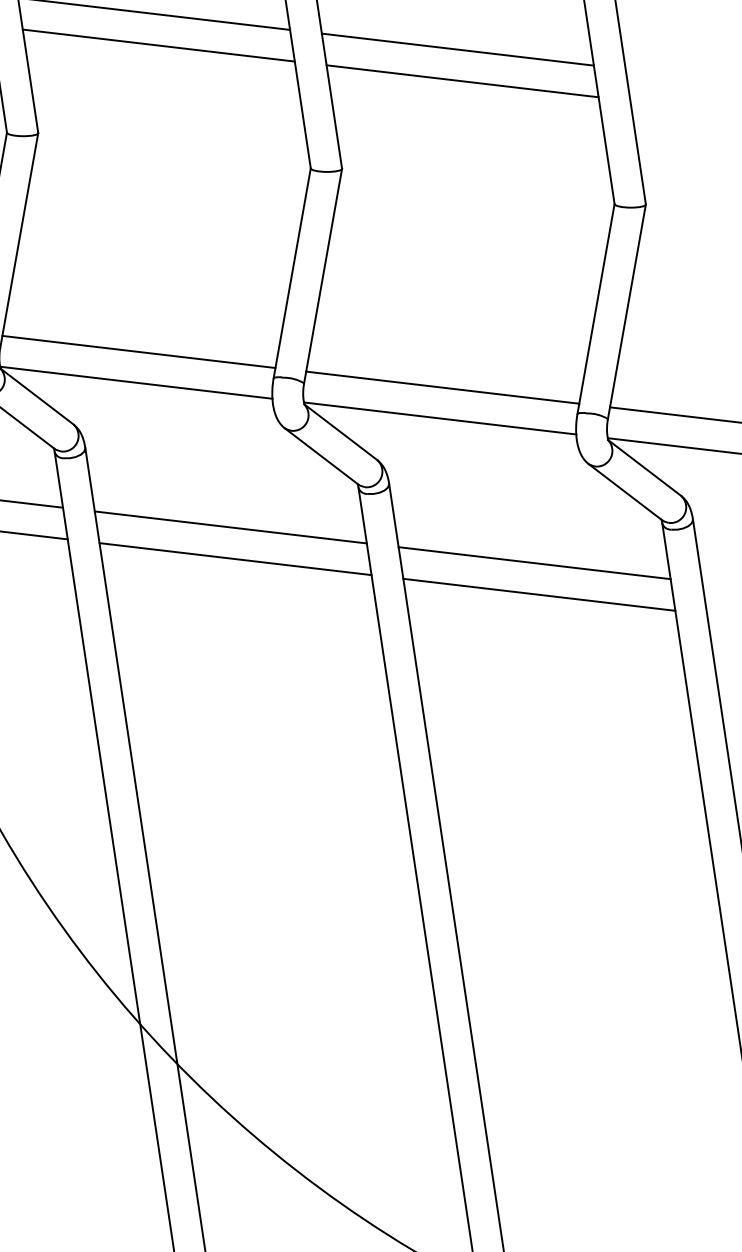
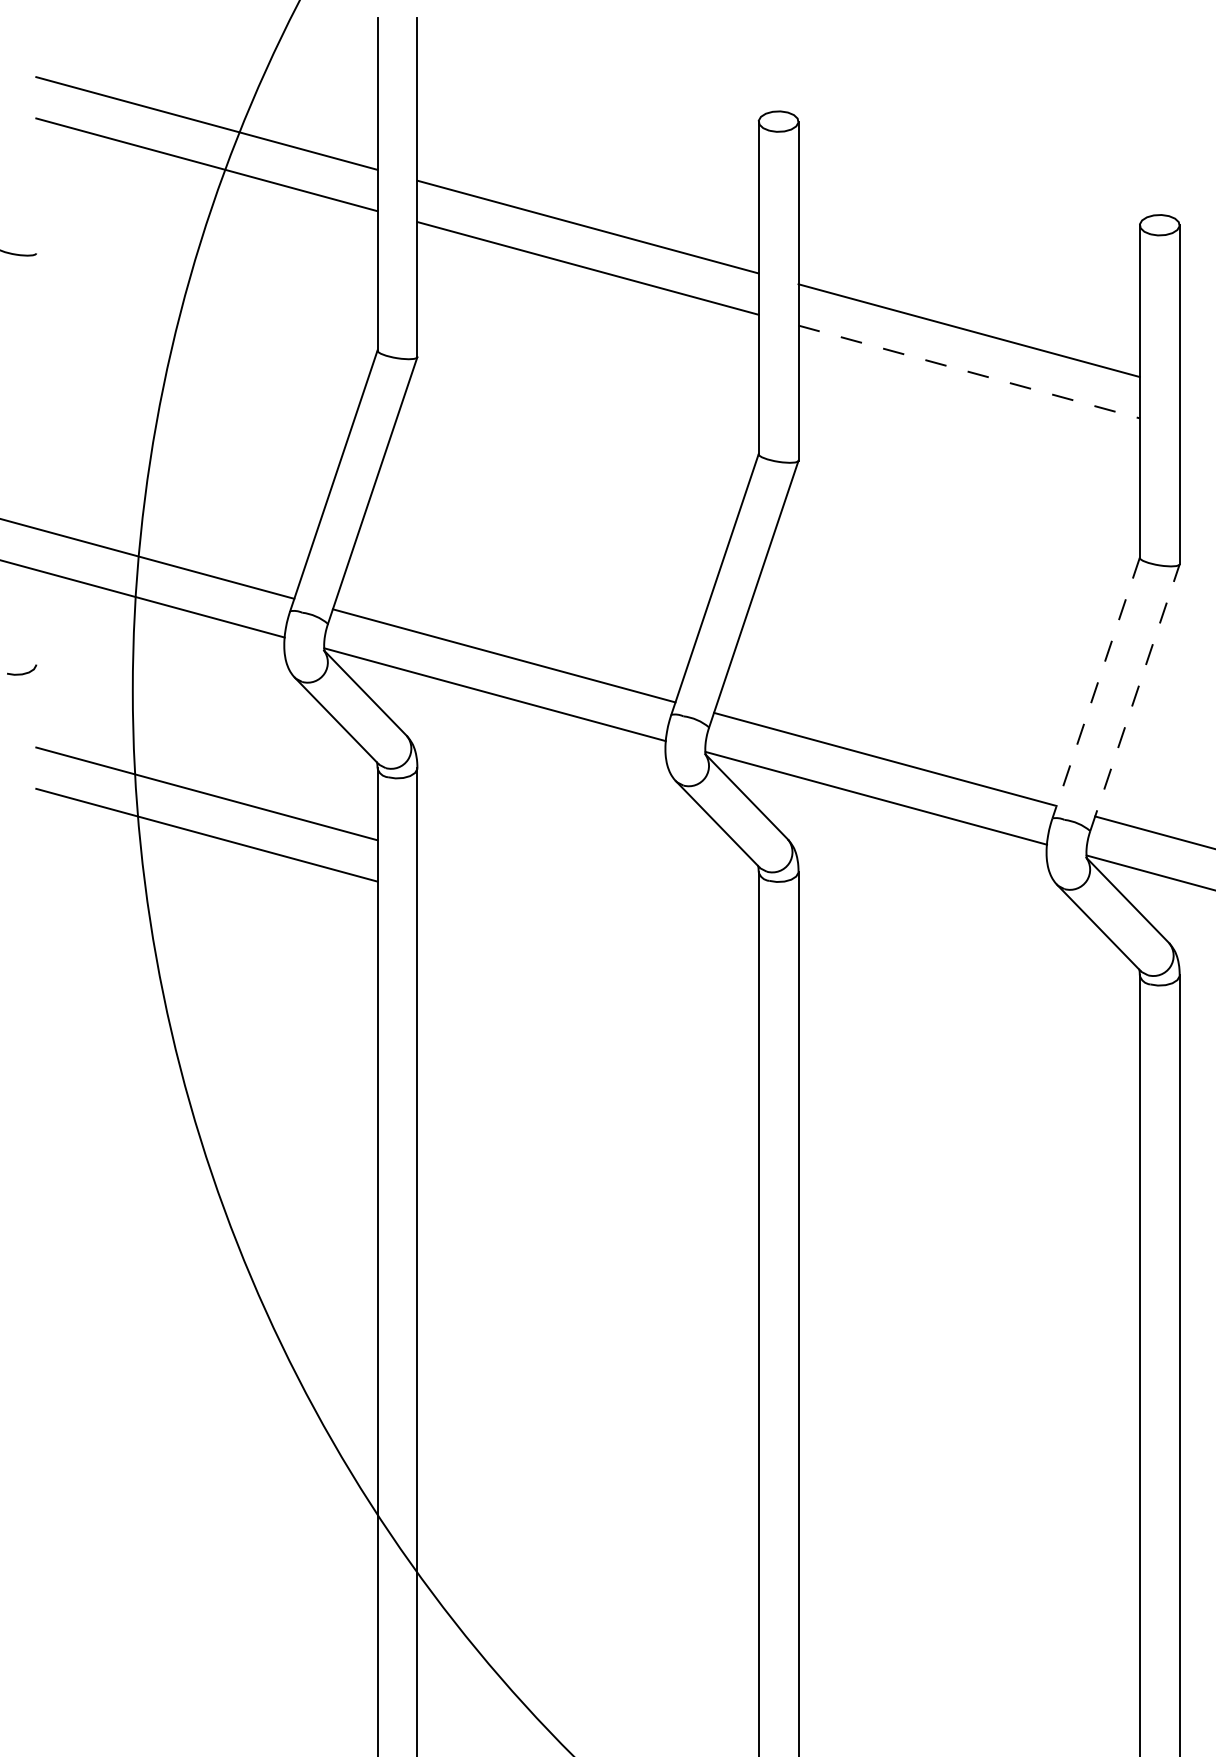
line: (462, 81) -> (969, 372), solid -> dashed
line: (595, 309) -> (1095, 688), solid -> dashed
line: (626, 311) -> (1134, 697), solid -> dashed
line: (230, 527) -> (587, 897), removed
line: (235, 558) -> (587, 938), removed
line: (534, 562) -> (968, 1000), removed
line: (538, 594) -> (968, 1042), removed

